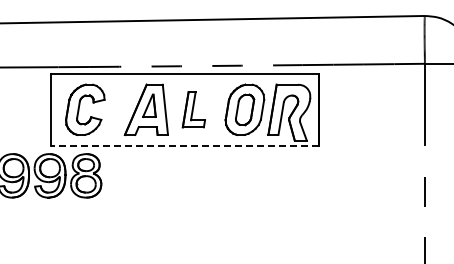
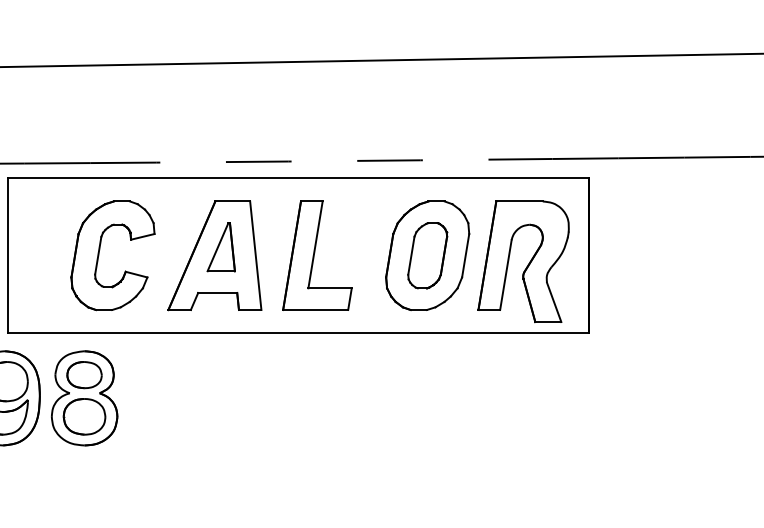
part: (85, 109) -> (113, 254), moved
part: (193, 109) -> (316, 254), size x1.43
line: (184, 145) -> (297, 332), dashed -> solid

